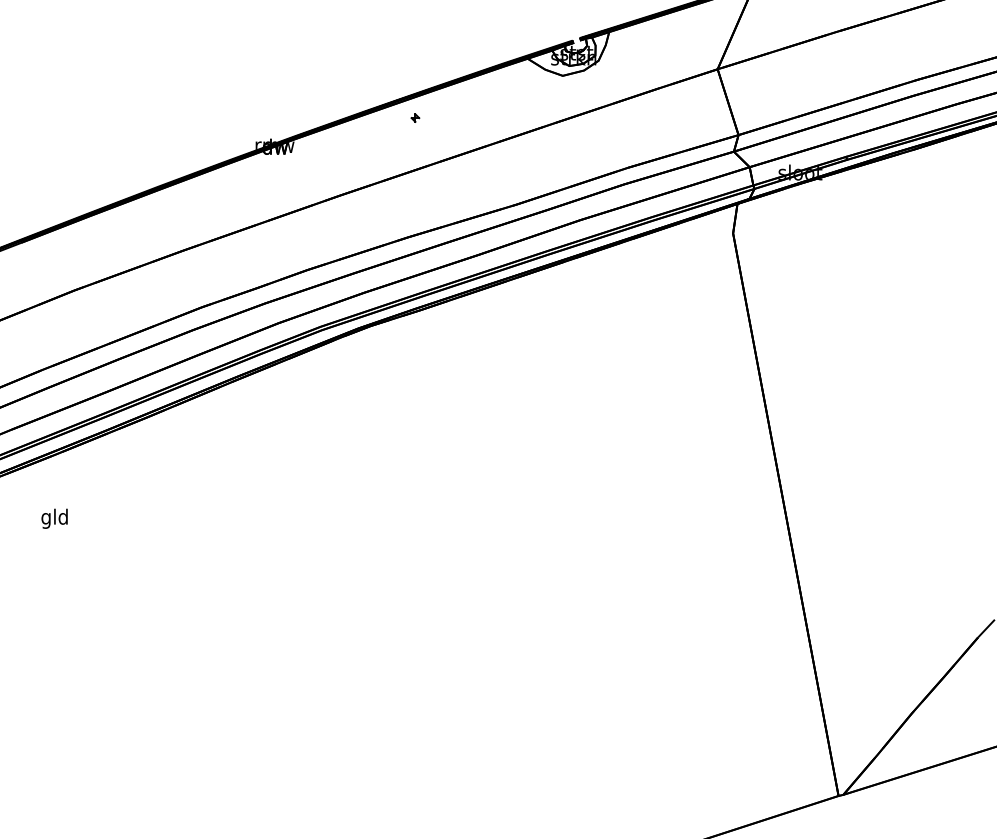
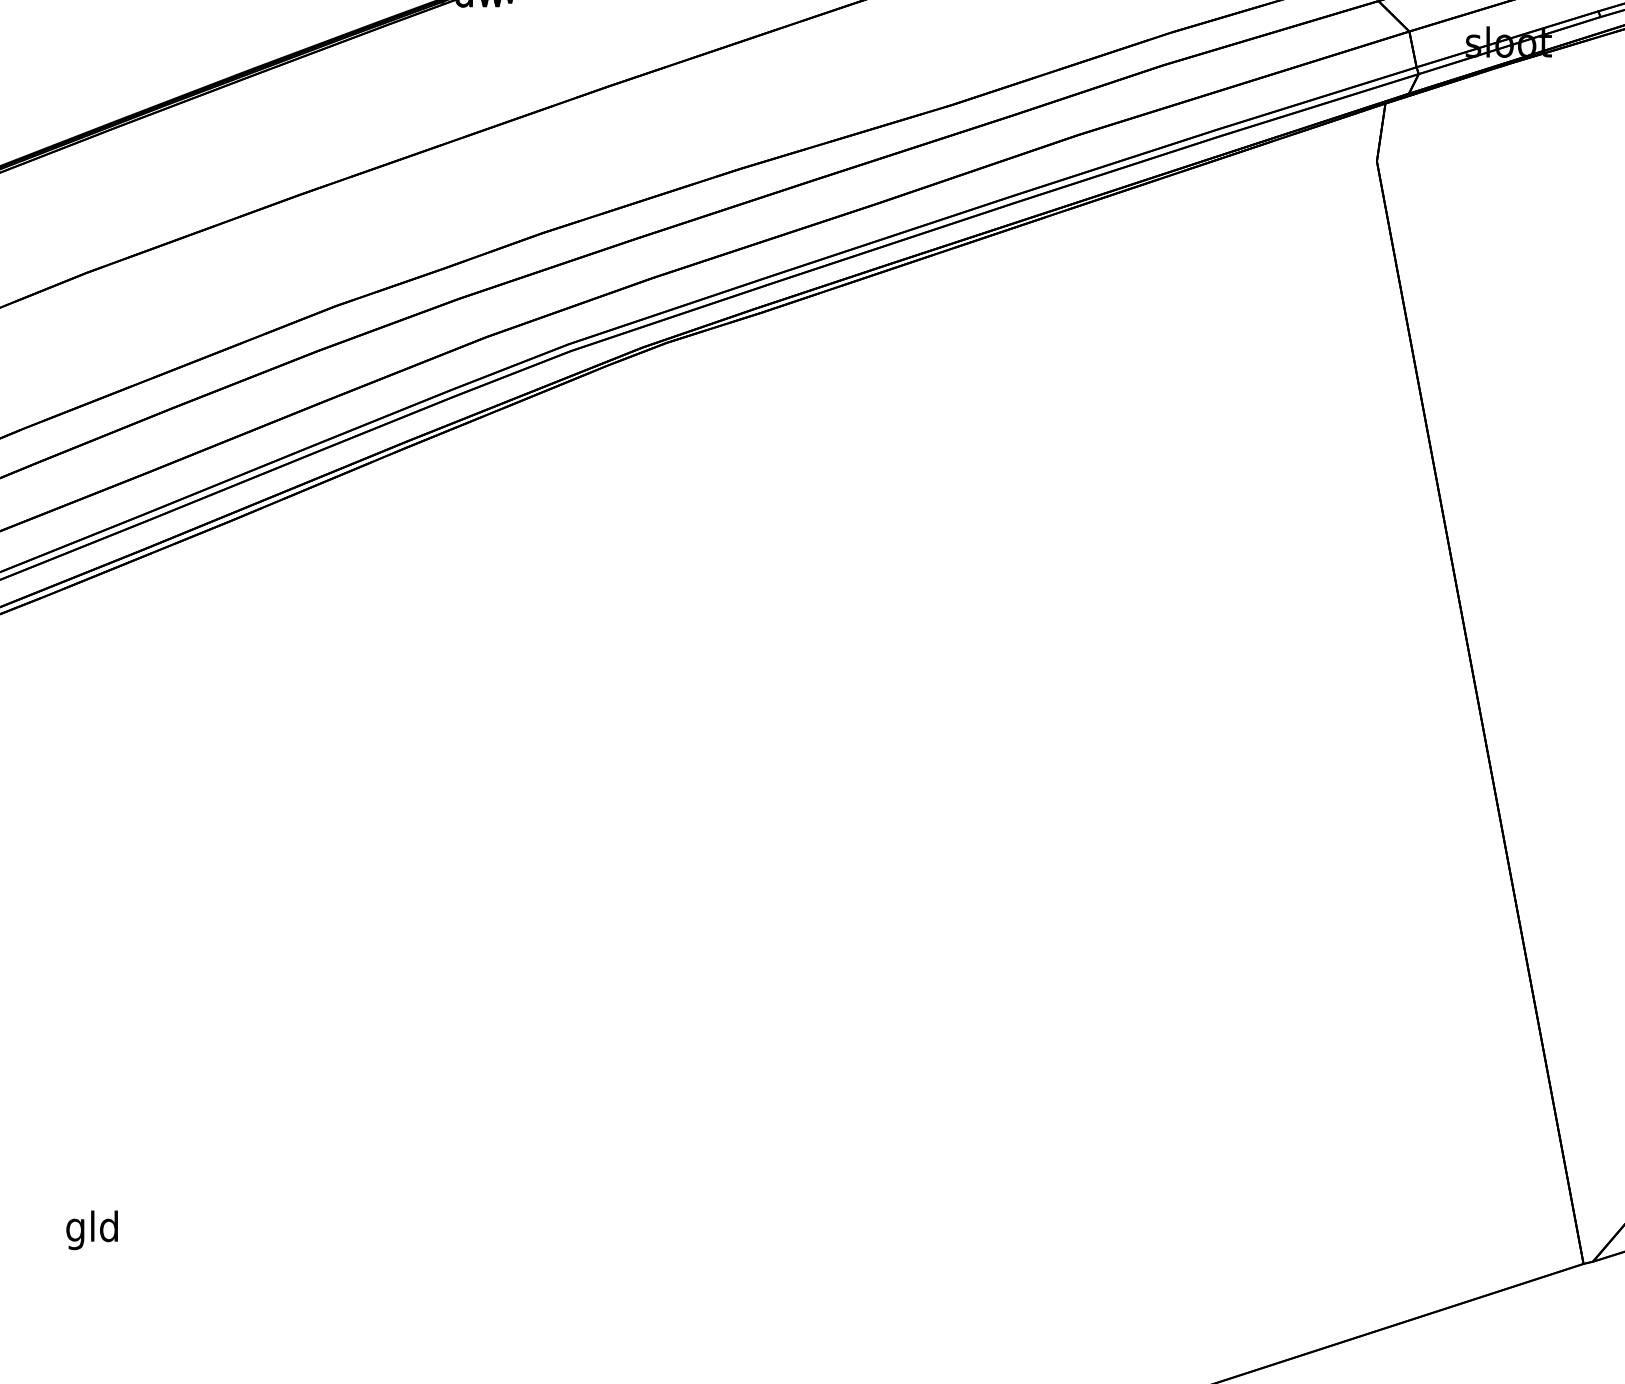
text: (54, 518) -> (91, 1229), moved

